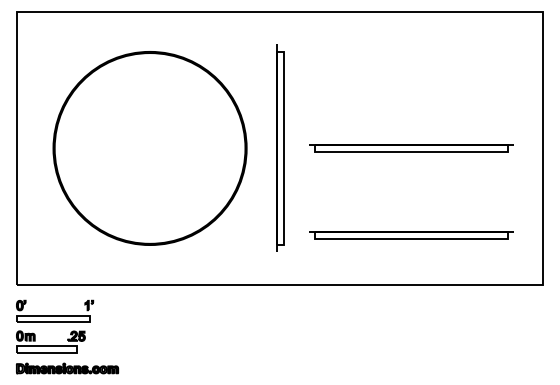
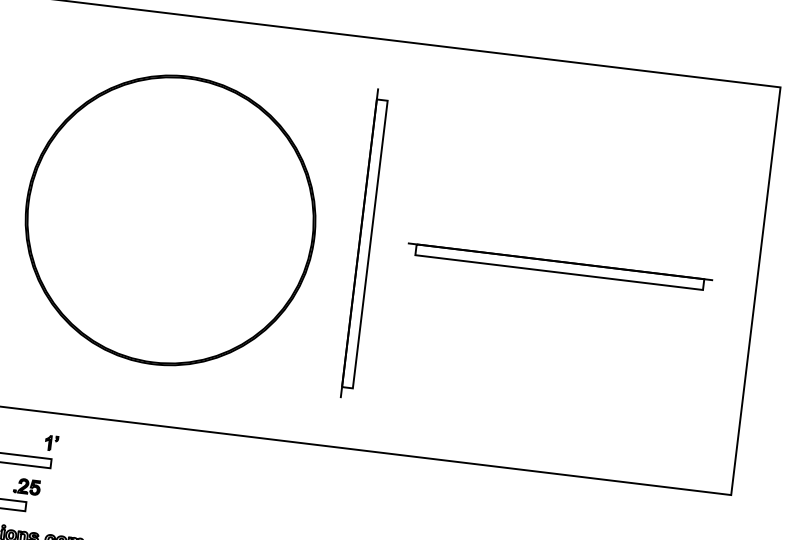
part: (411, 235) -> (544, 397), removed

